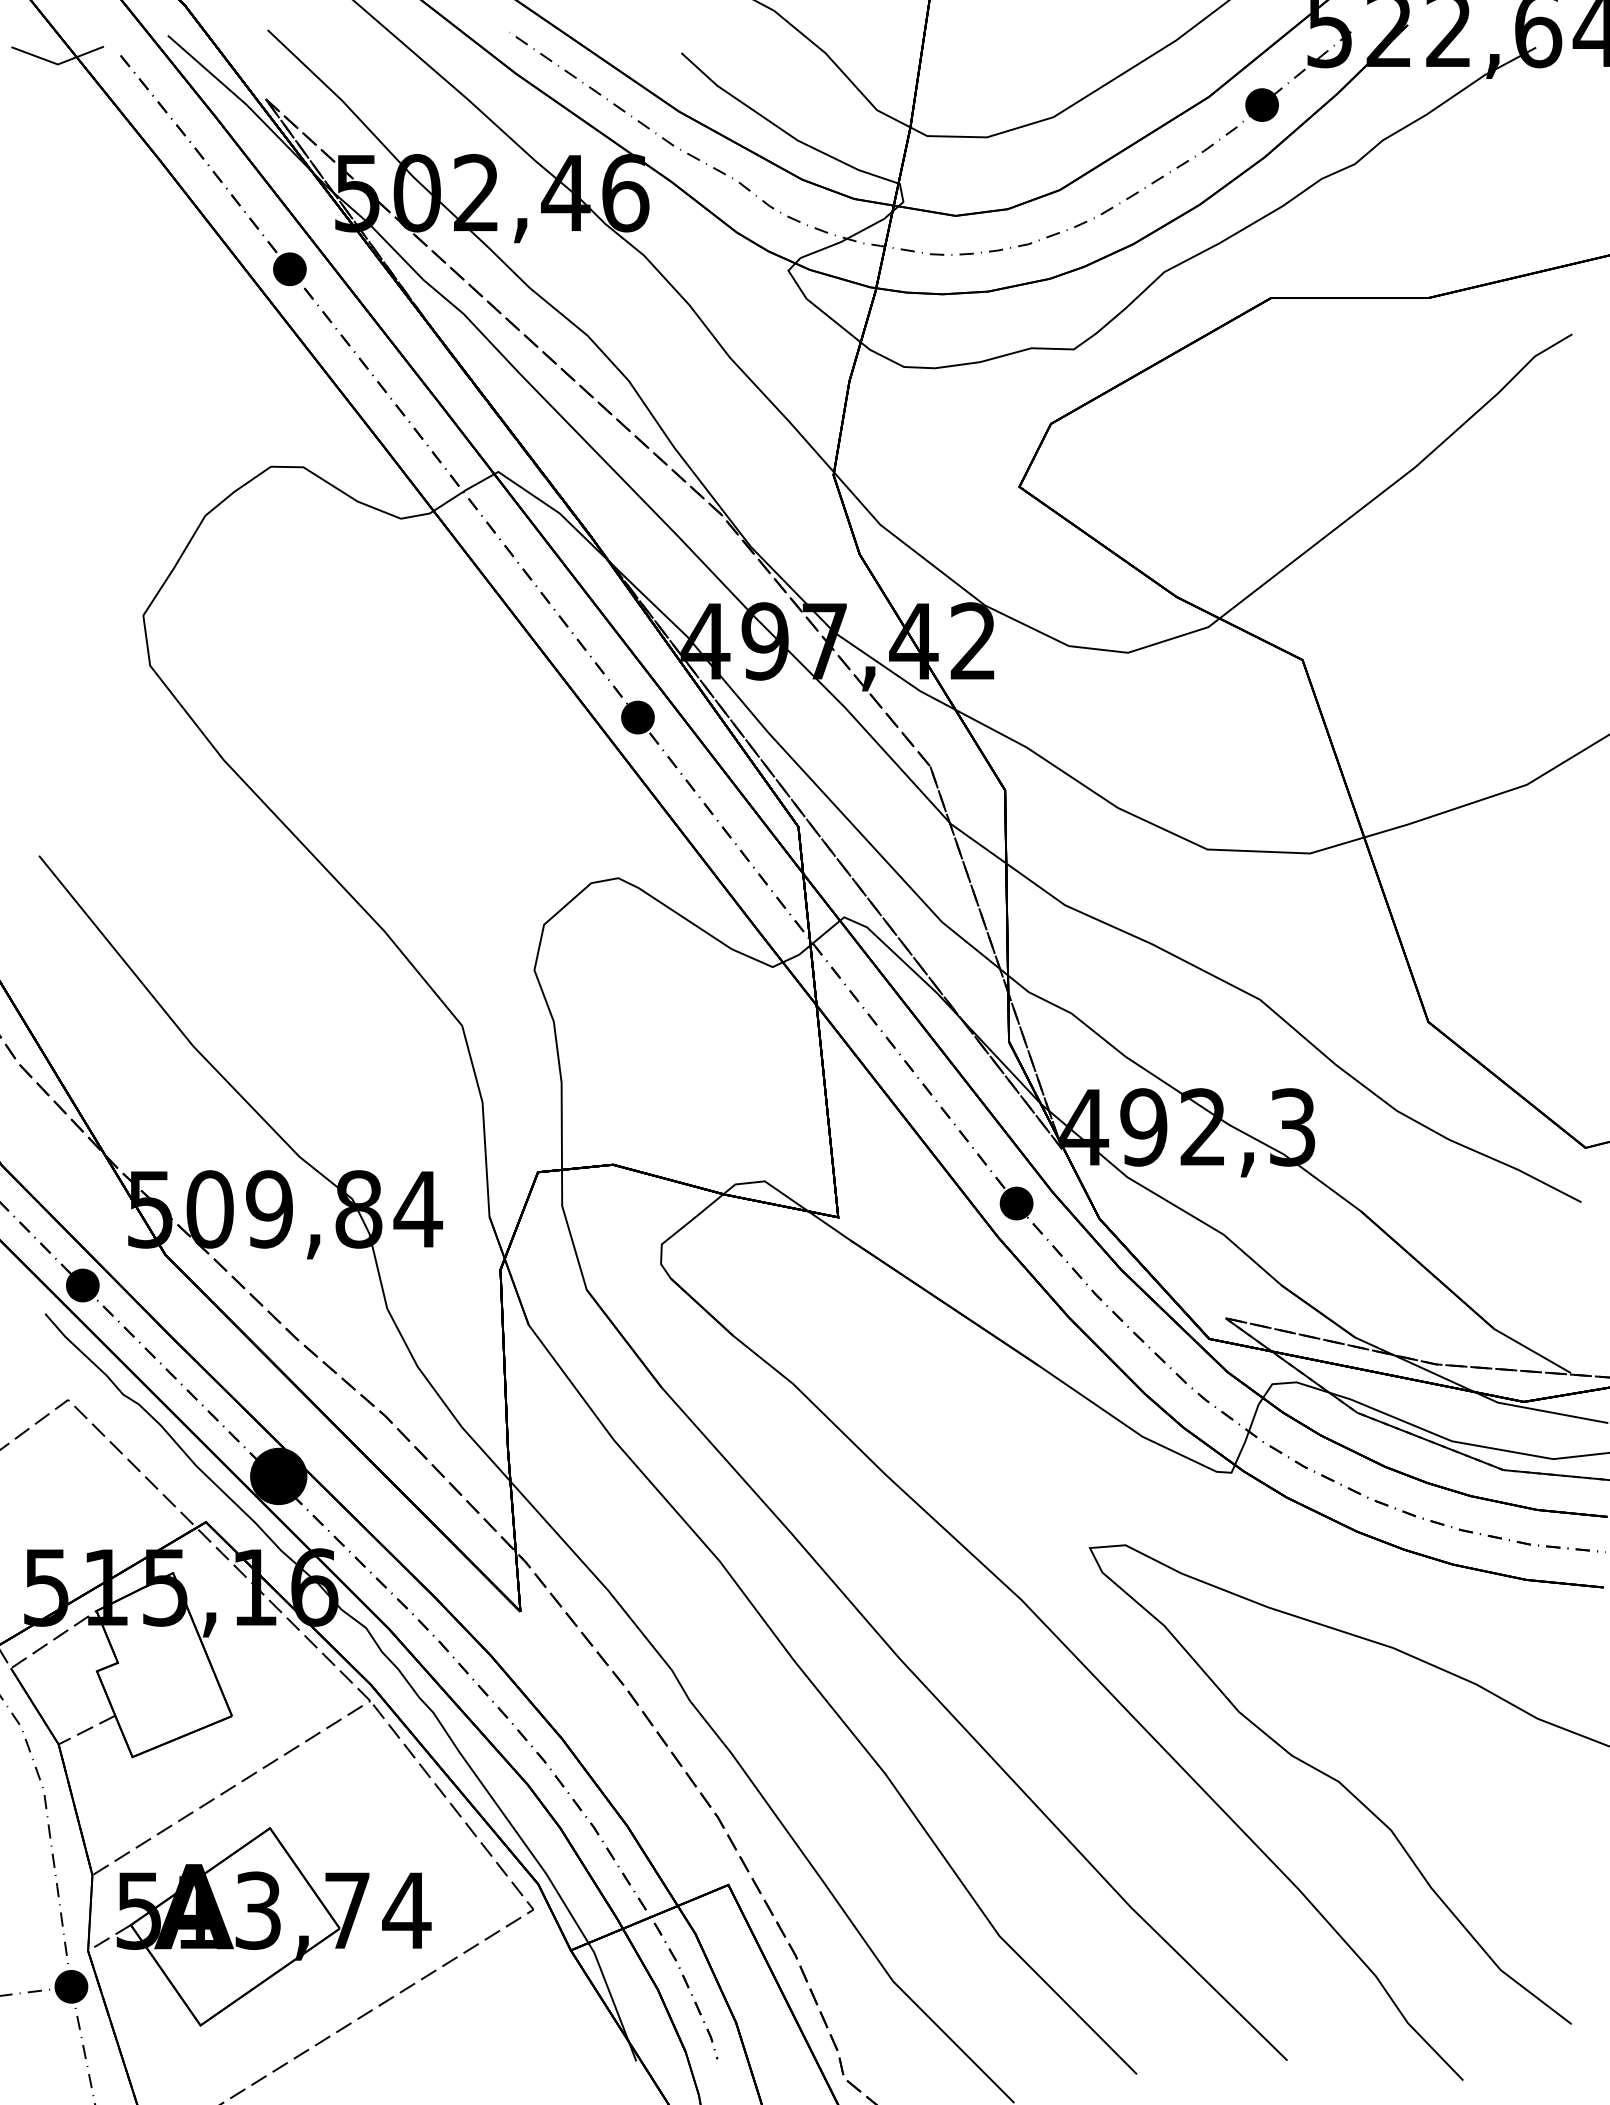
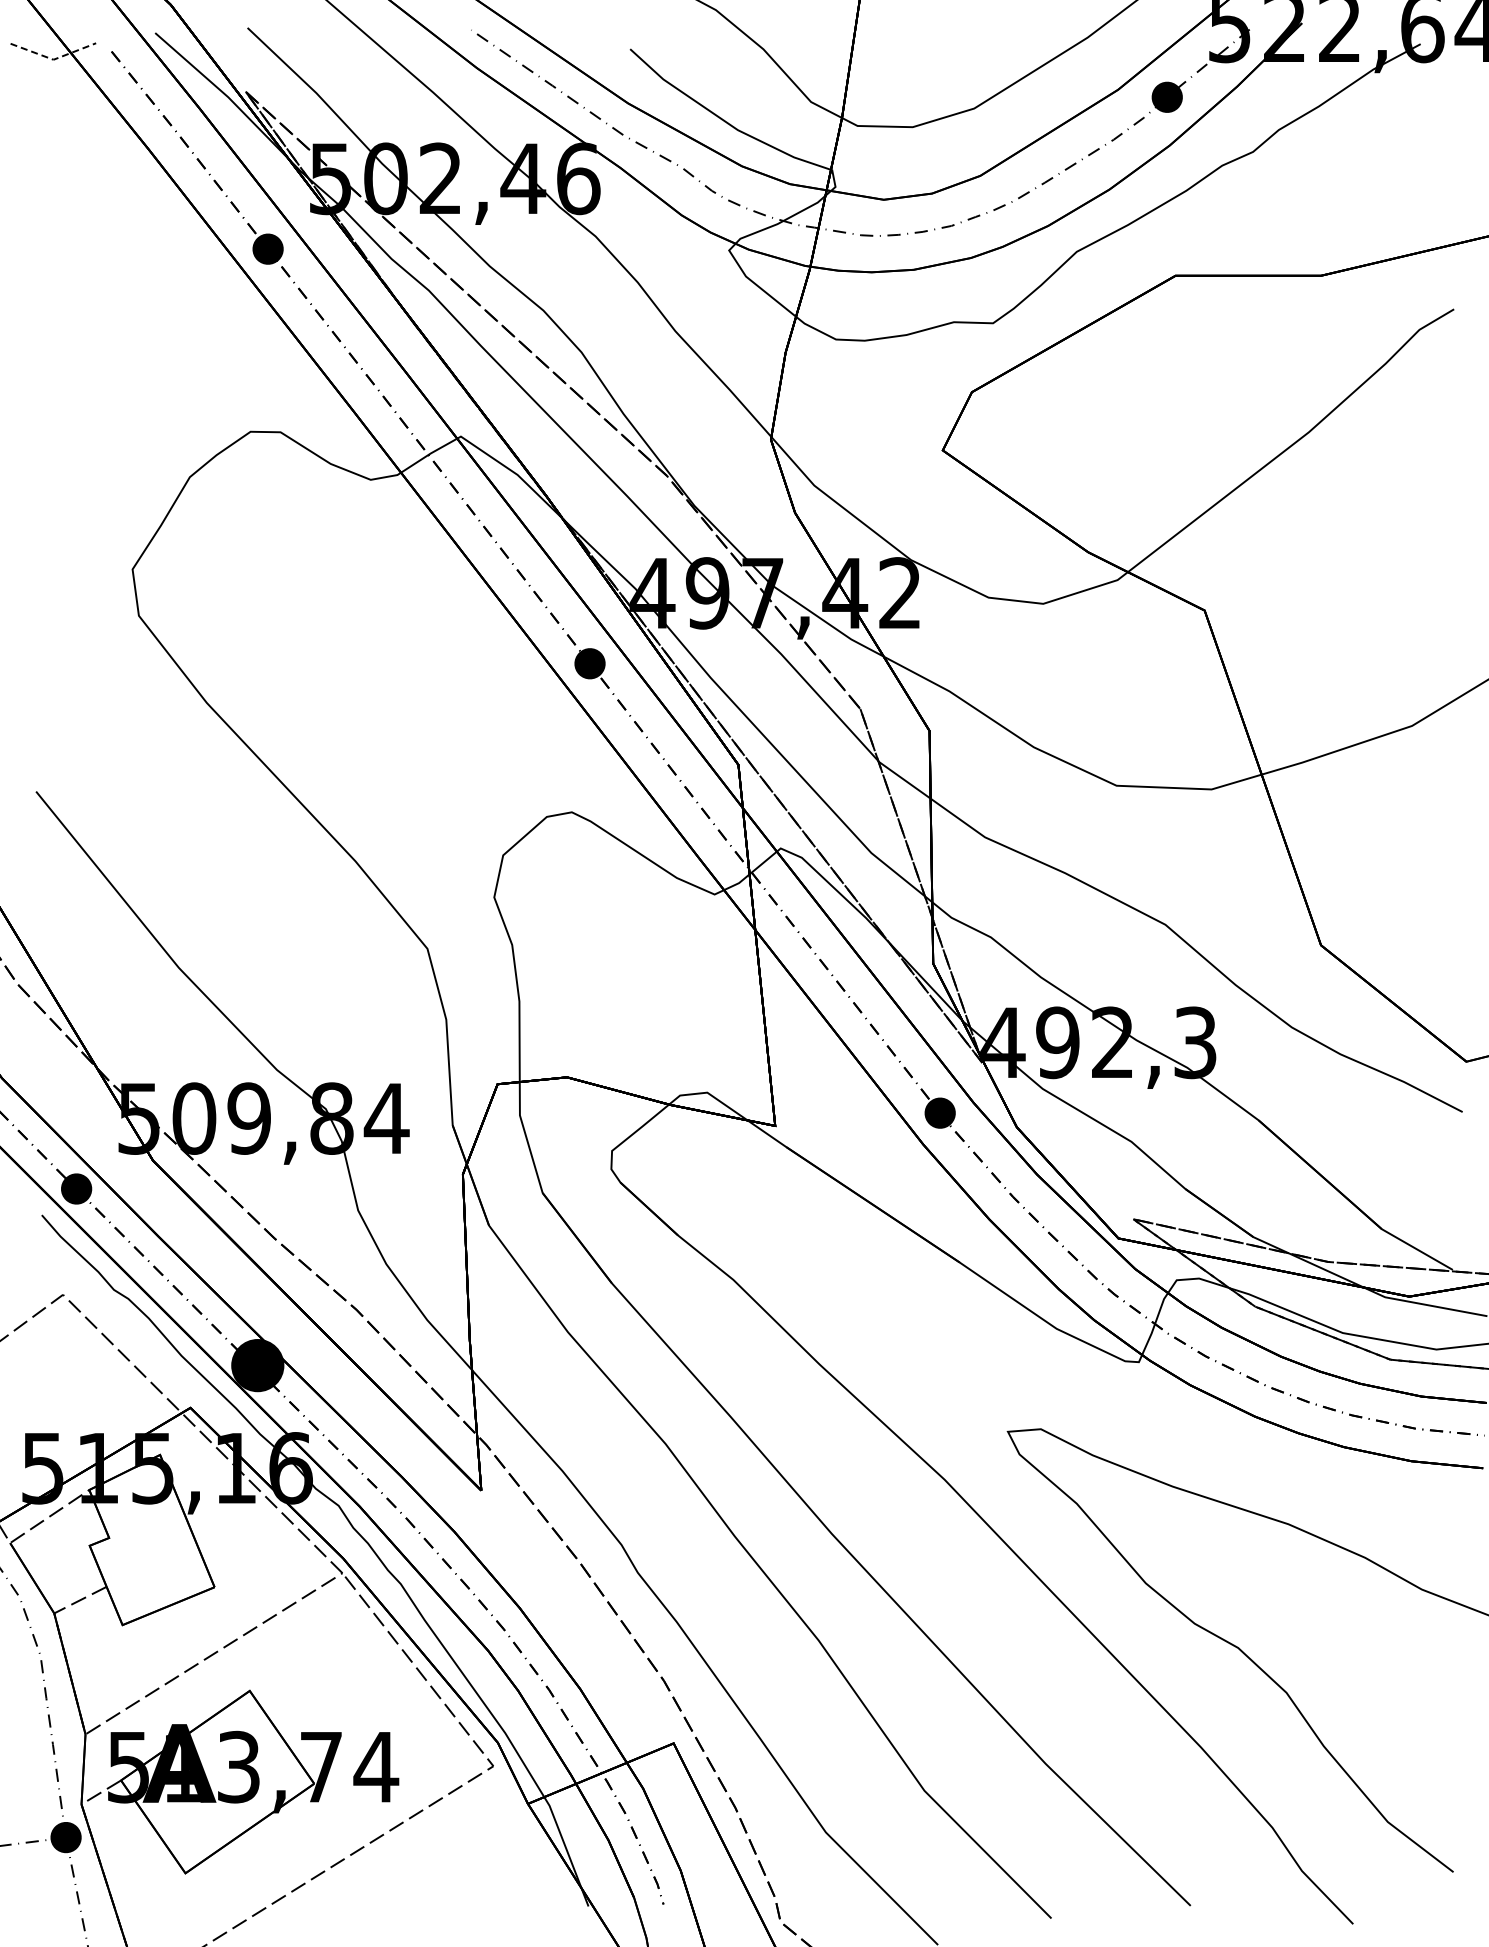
line: (57, 64) -> (53, 59), solid -> dashed

